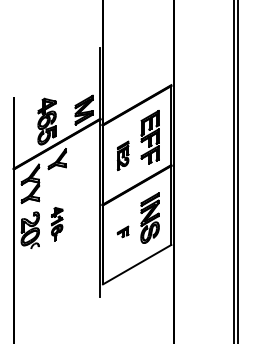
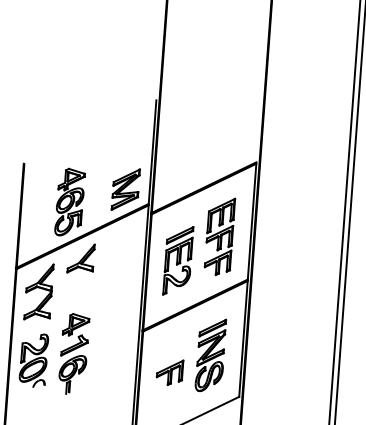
part: (122, 155) -> (177, 260), size x1.67
part: (56, 224) -> (72, 354), size x1.67
part: (122, 231) -> (168, 371), size x1.67

